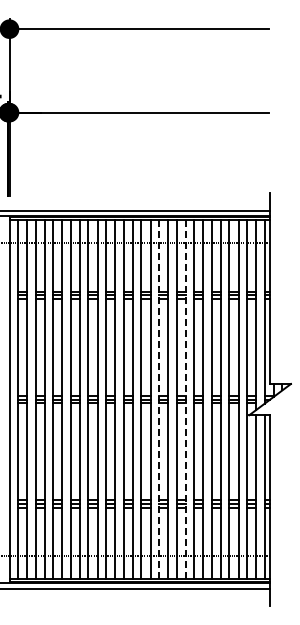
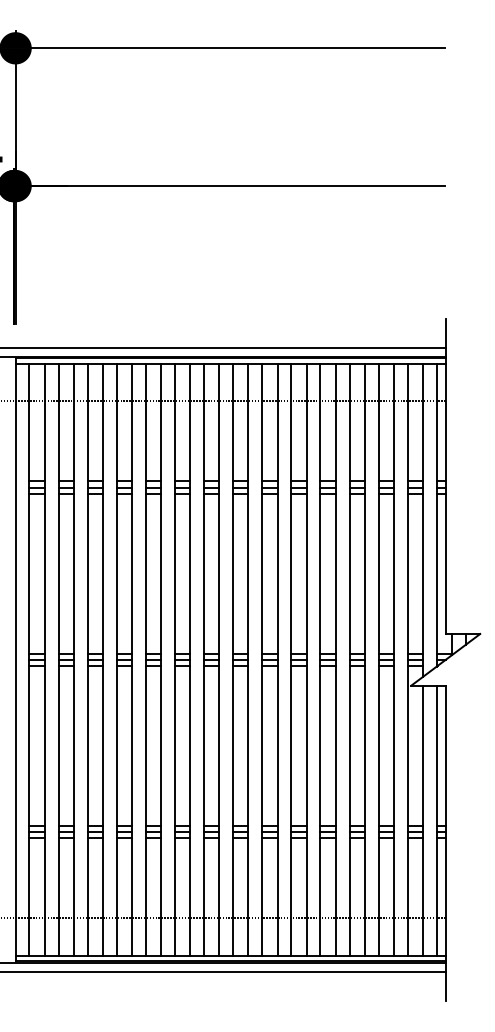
line: (158, 400) -> (261, 661), dashed -> solid
line: (185, 400) -> (306, 661), dashed -> solid

